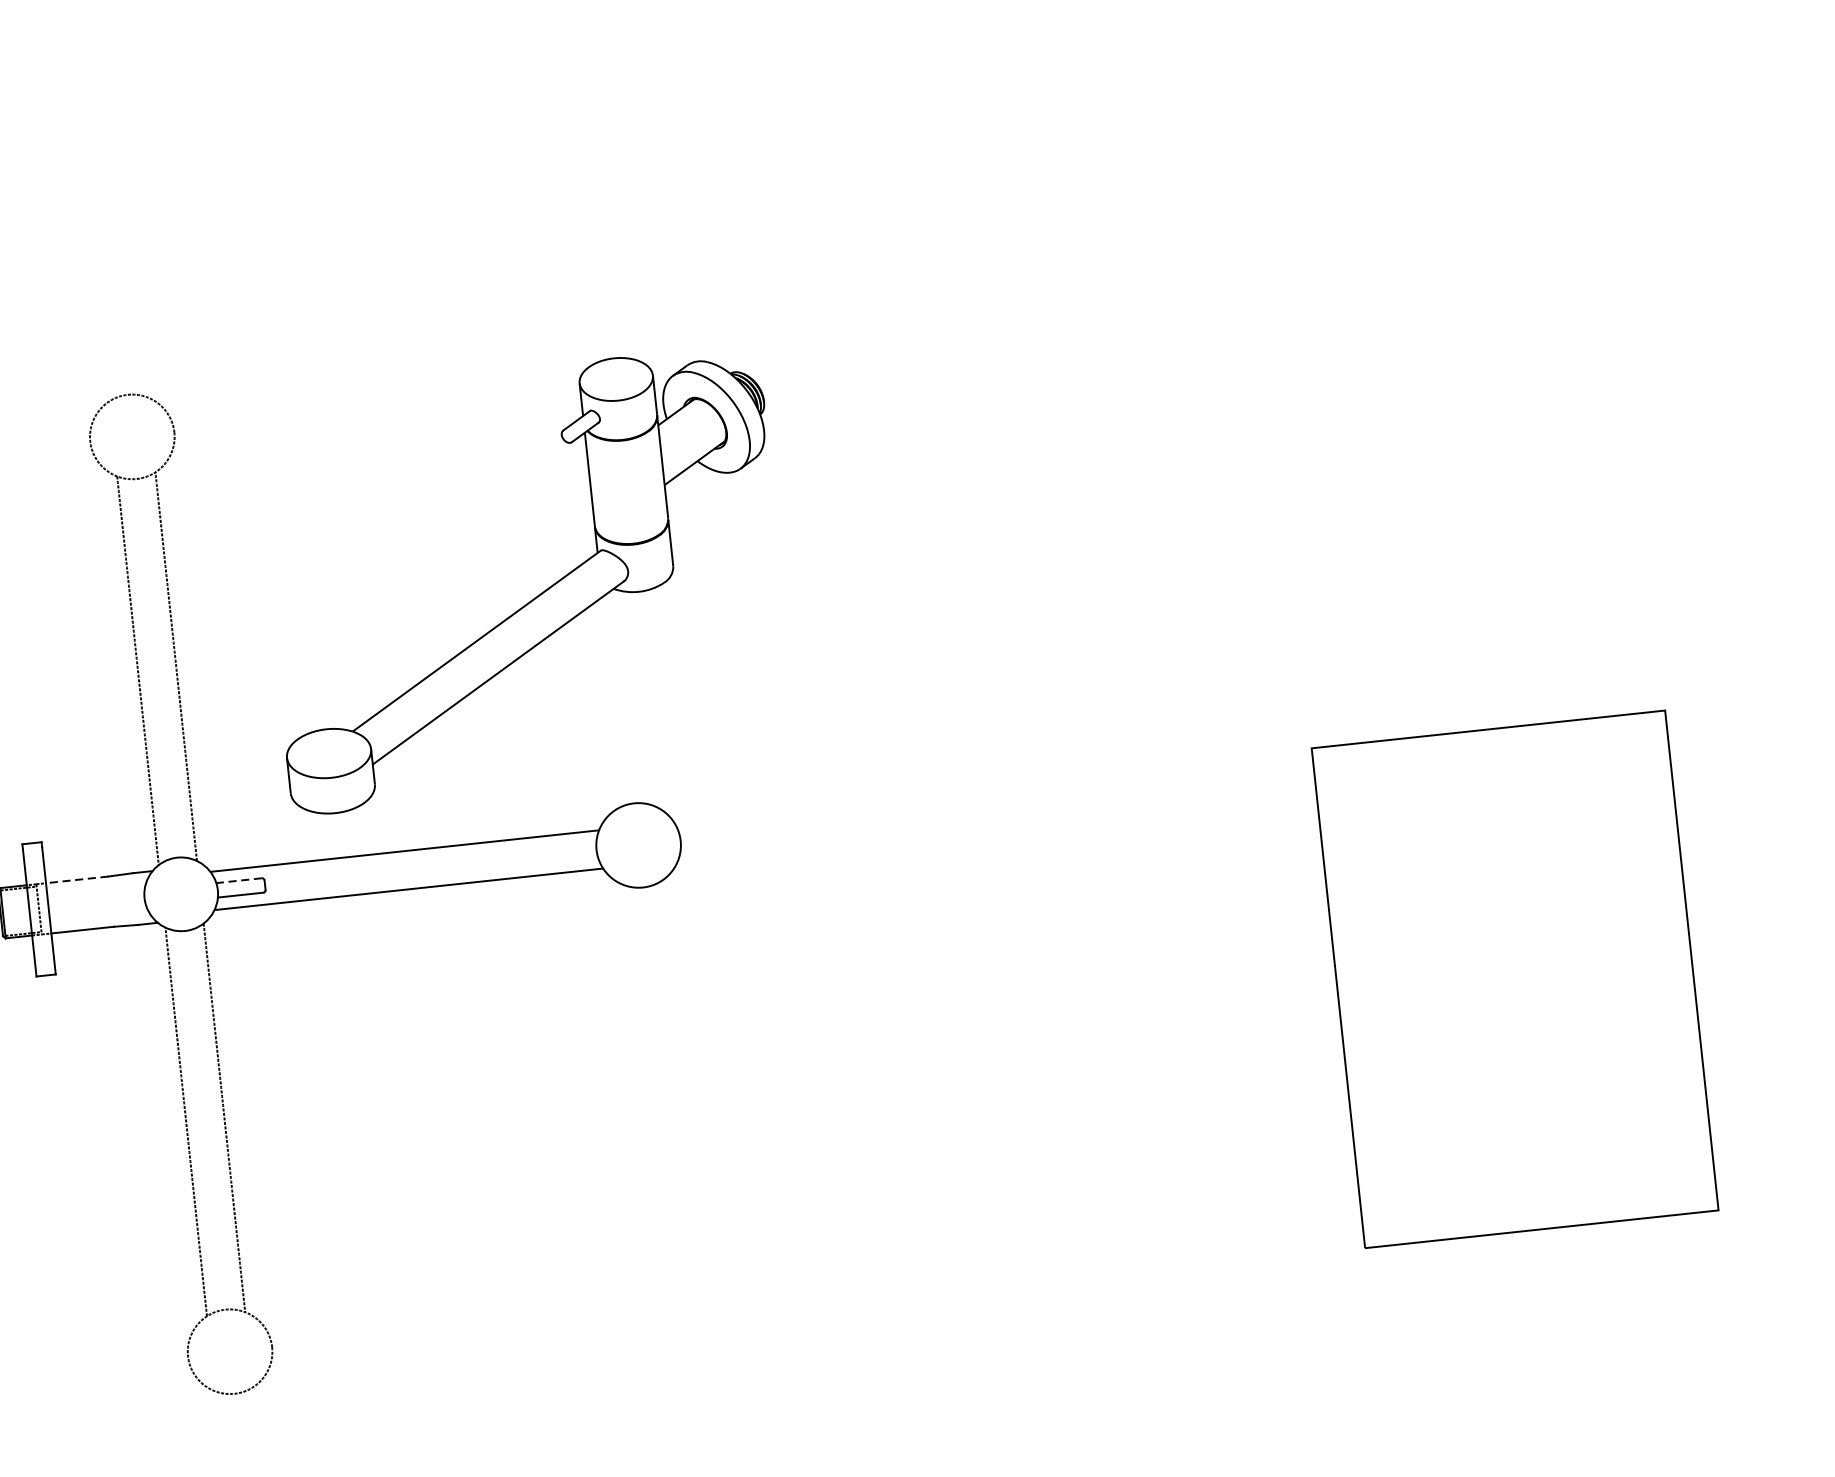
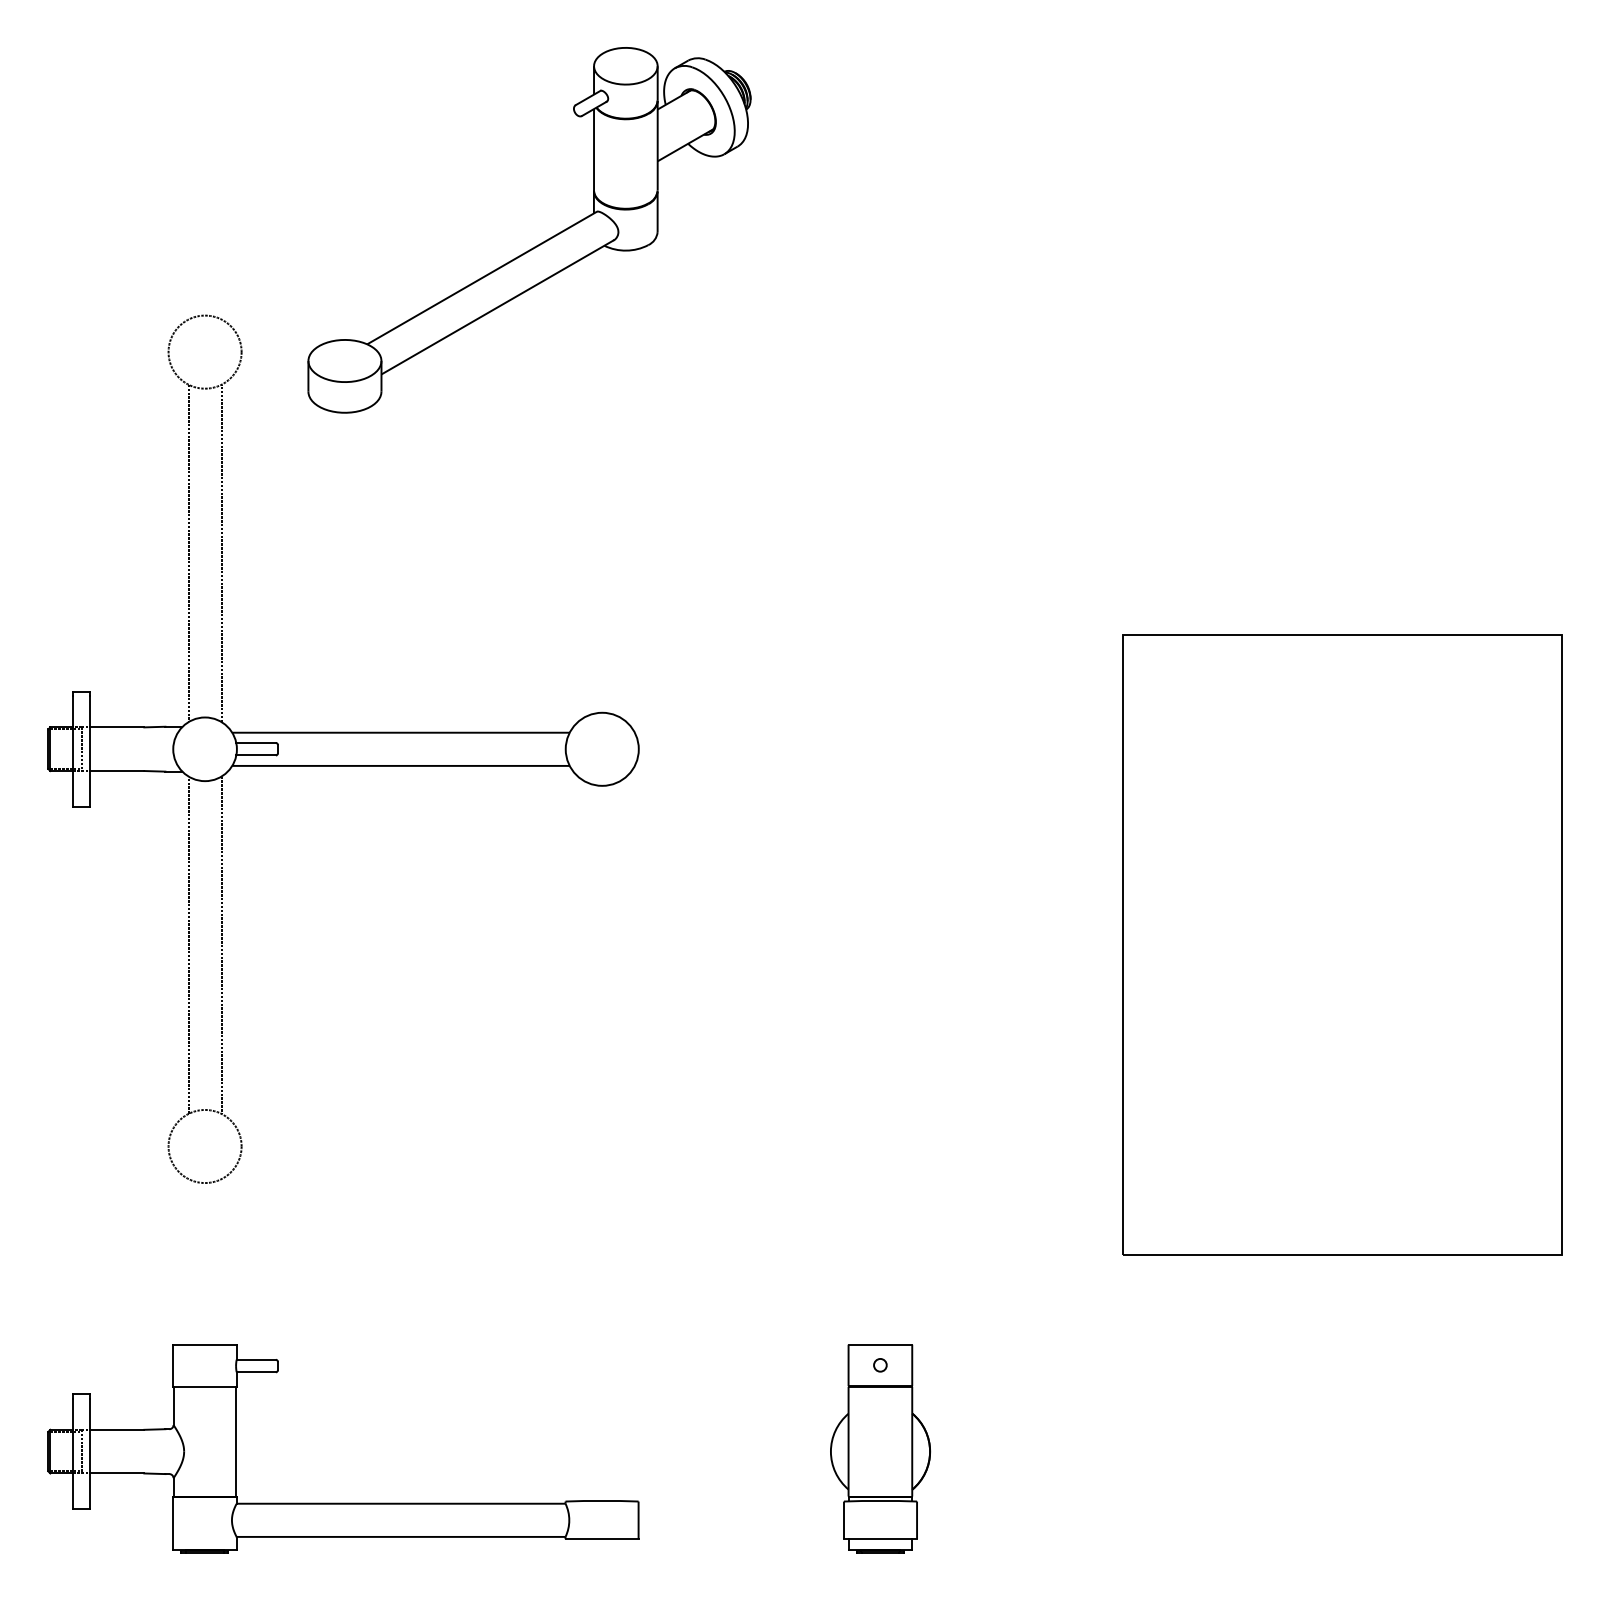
part: (538, 594) -> (539, 243), moved
line: (76, 880) -> (116, 727), dashed -> solid
line: (239, 880) -> (256, 742), dashed -> solid
part: (1515, 979) -> (1342, 944), size x1.43

